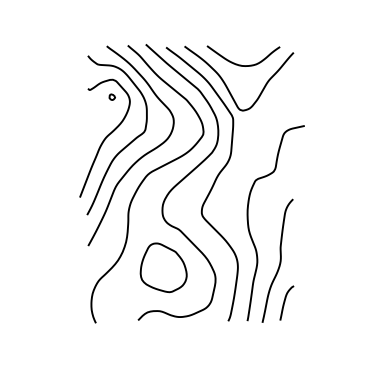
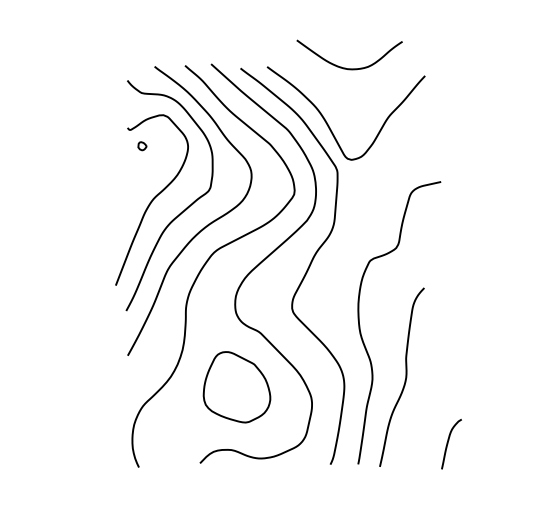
curve: (241, 64) -> (346, 67), moved
part: (111, 96) -> (141, 145), moved
curve: (285, 302) -> (449, 443), moved

